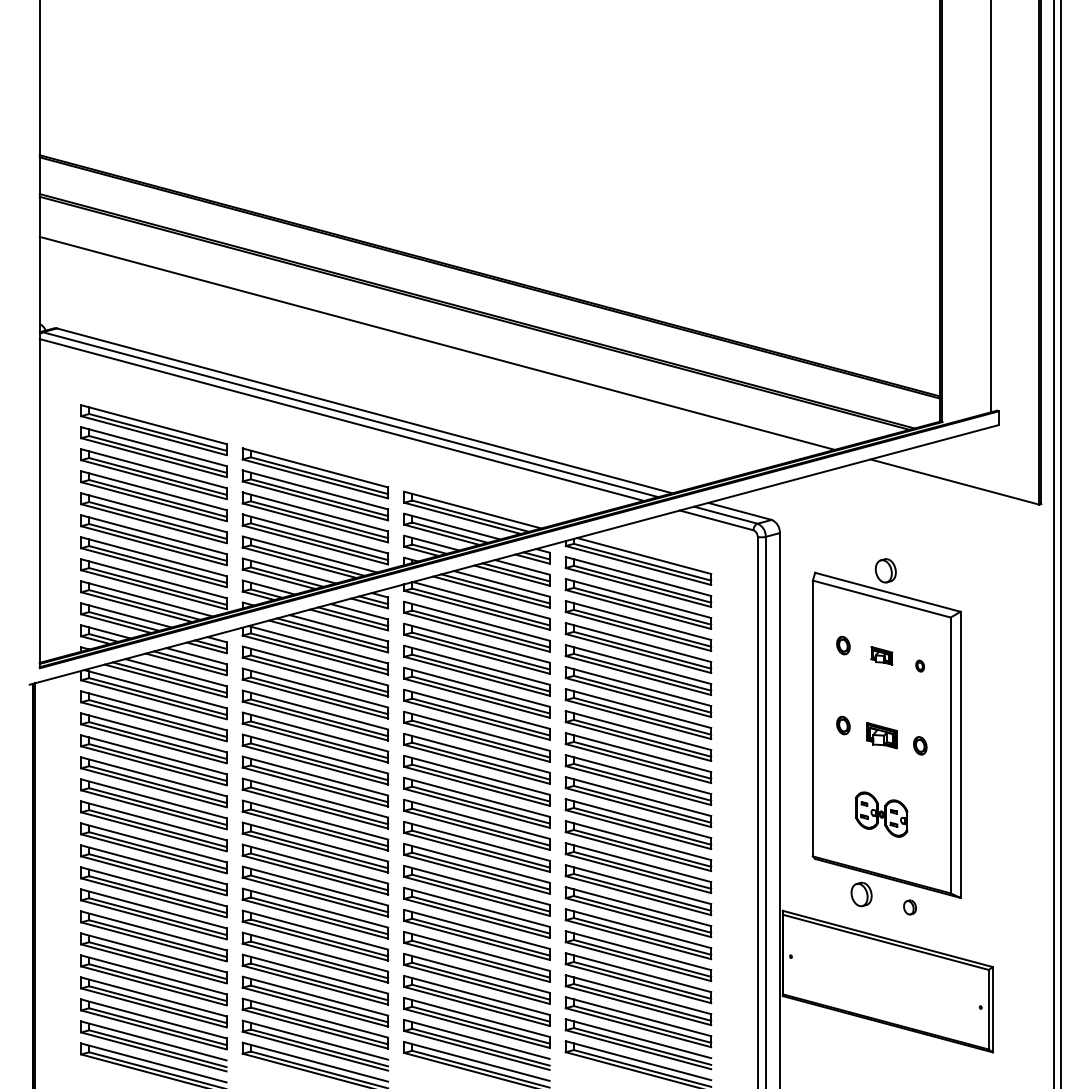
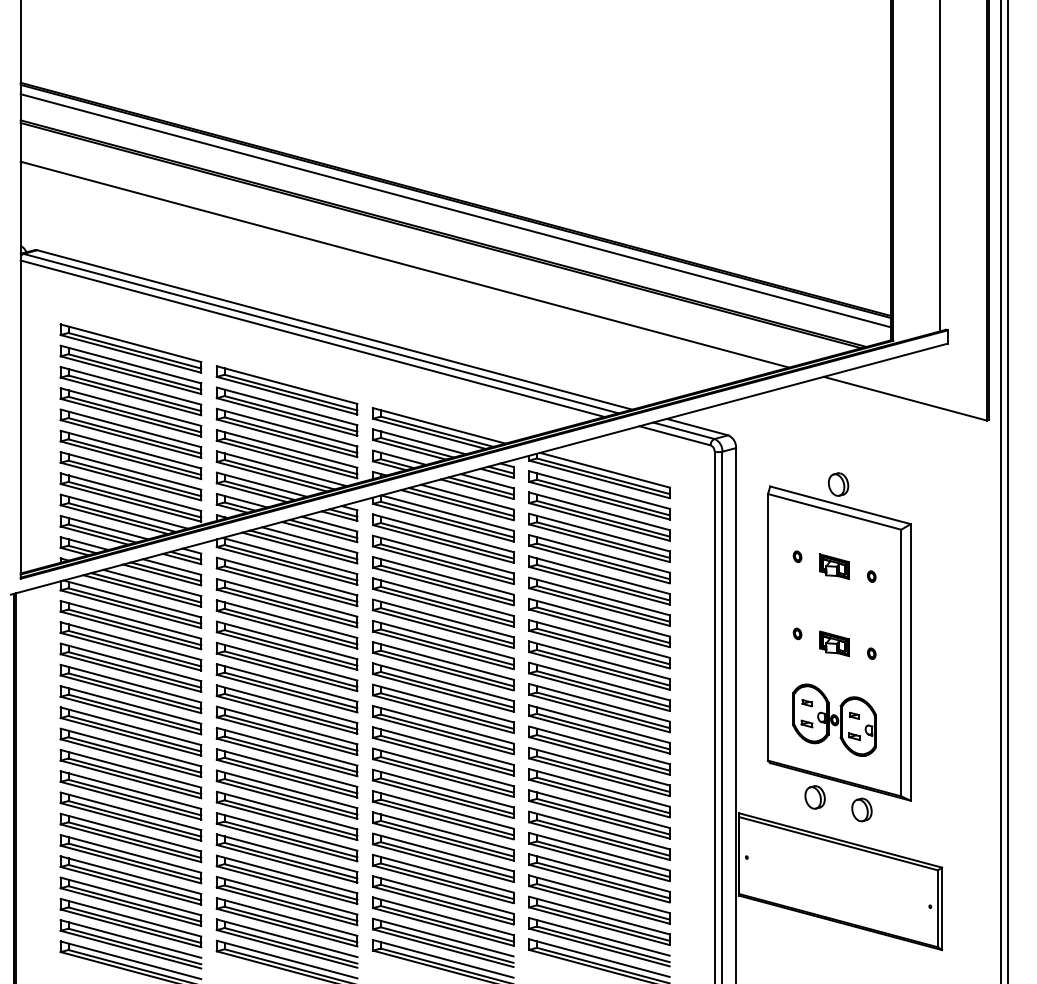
line: (489, 287) -> (455, 210), added
part: (843, 645) -> (797, 556), size x0.62
part: (881, 655) -> (834, 566), size x1.43
part: (843, 724) -> (797, 633), size x0.62
part: (919, 745) -> (871, 653), size x0.62
part: (881, 814) -> (834, 720), size x1.67
part: (909, 907) -> (861, 810), size x1.67

